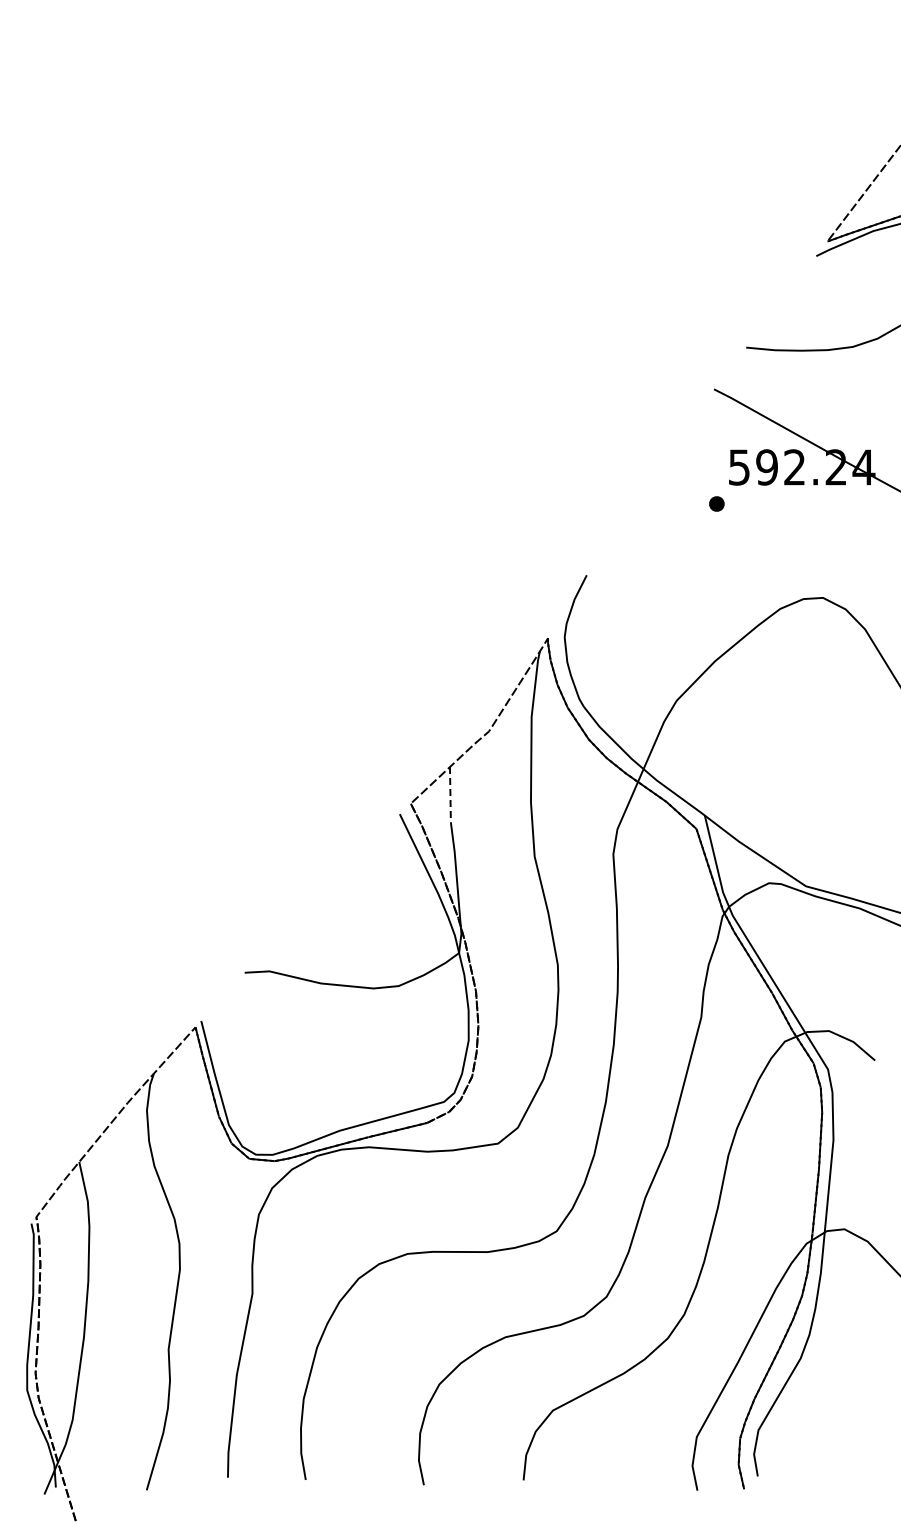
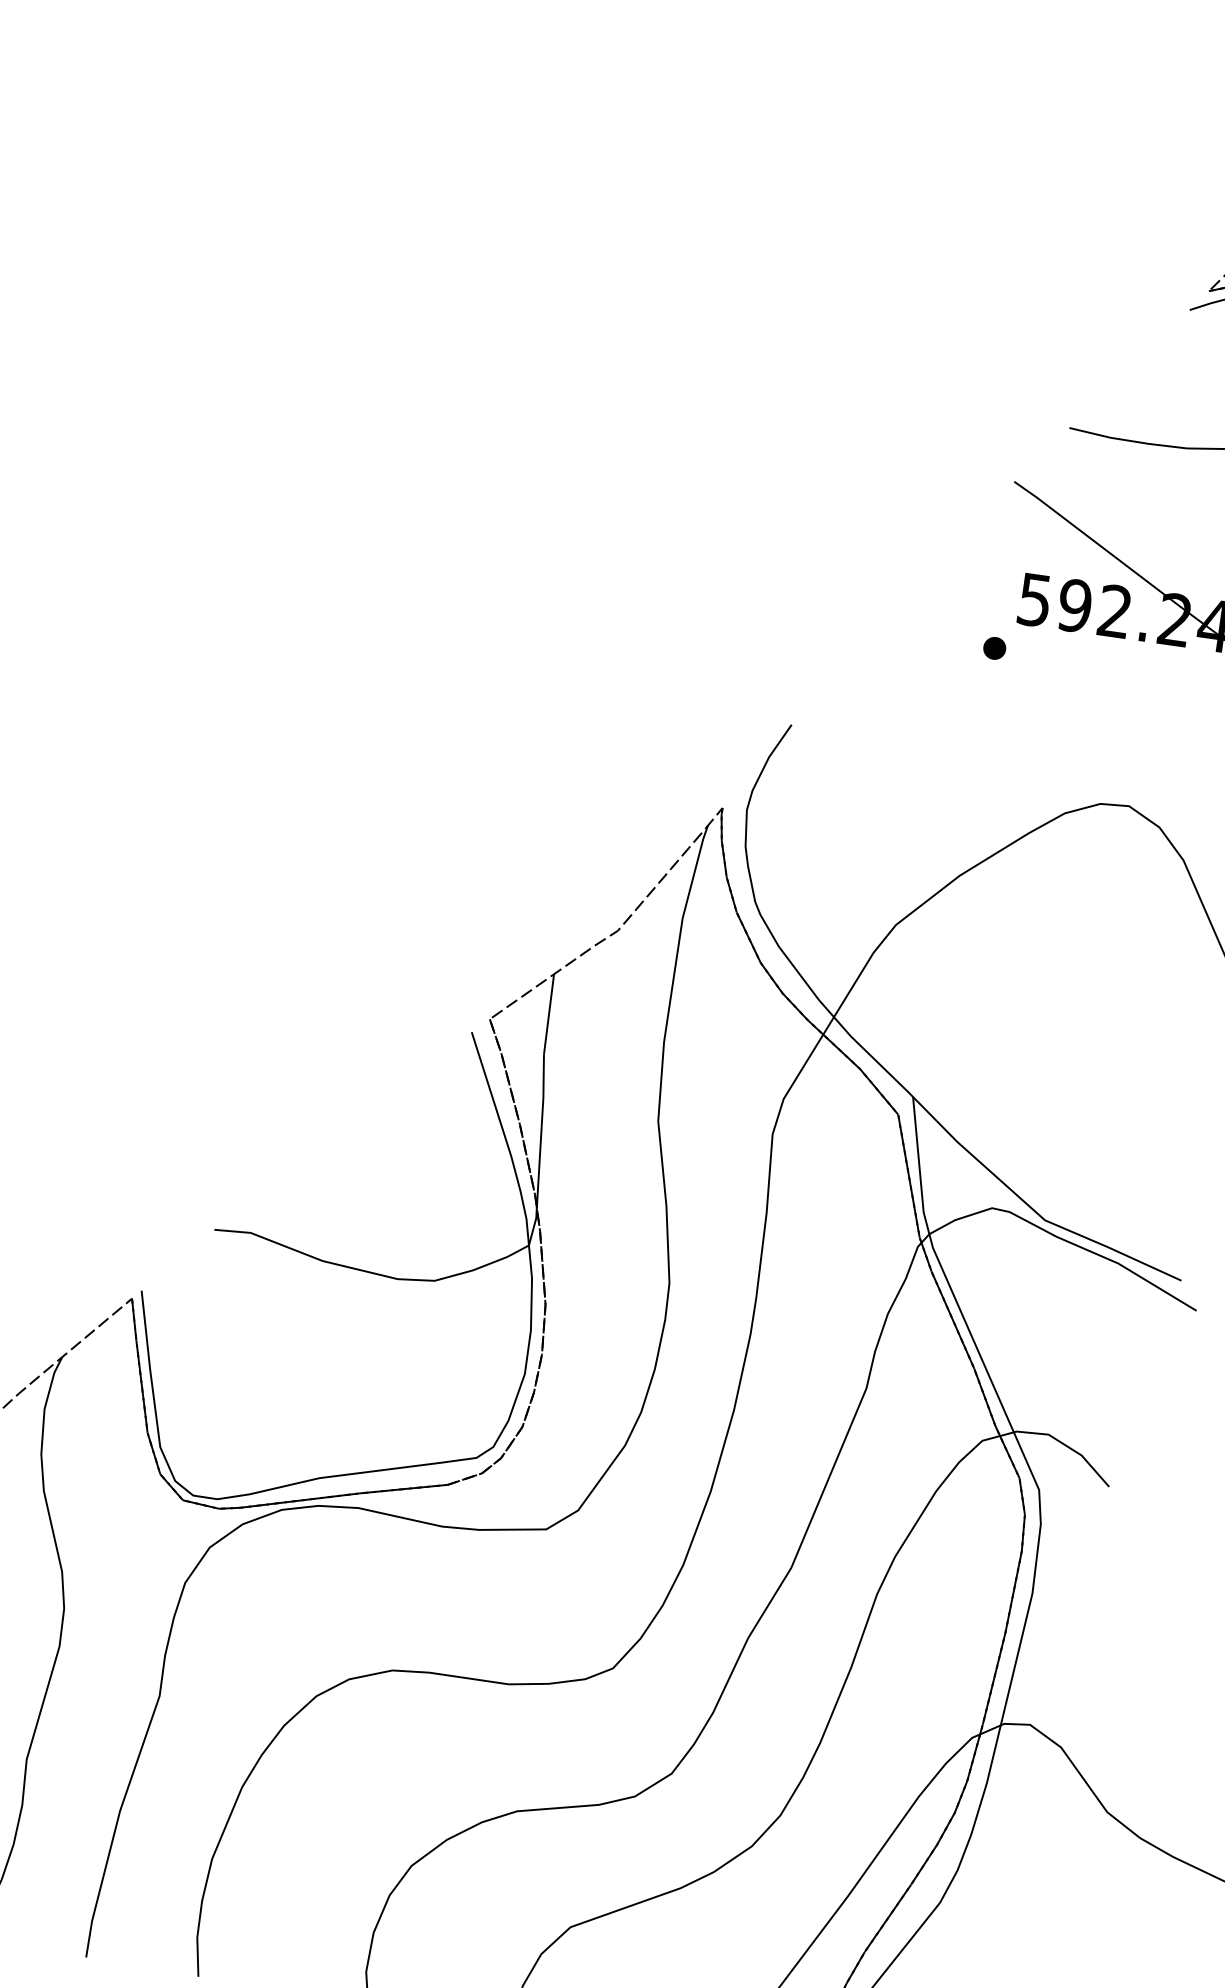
line: (450, 794) -> (549, 1014), dashed -> solid

